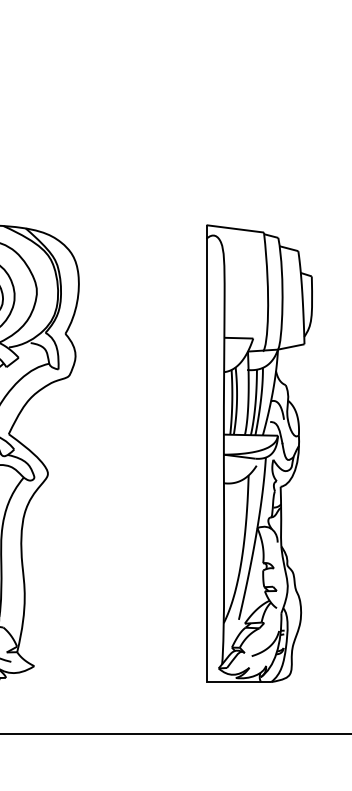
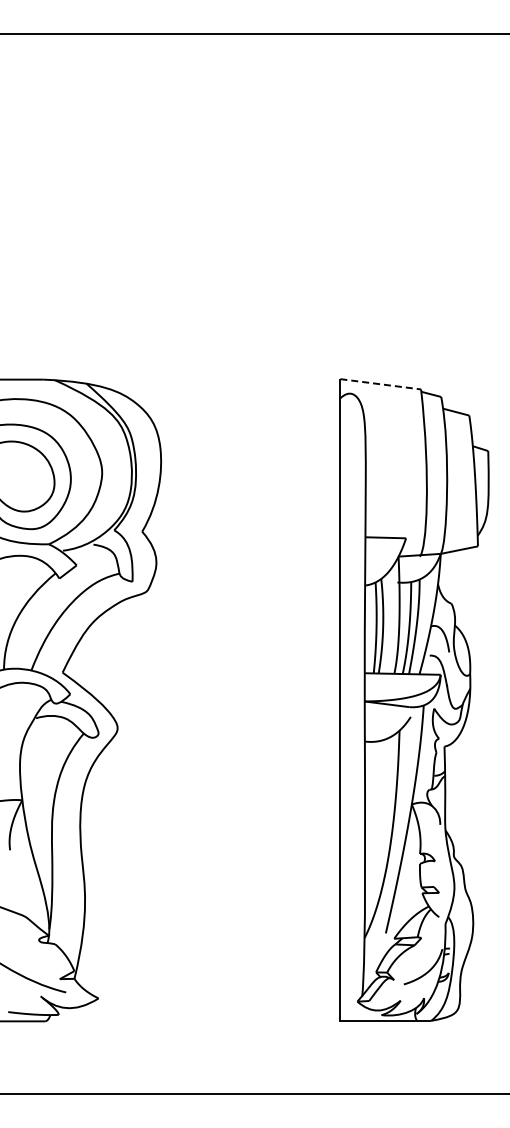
line: (235, 229) -> (380, 384), solid -> dashed

